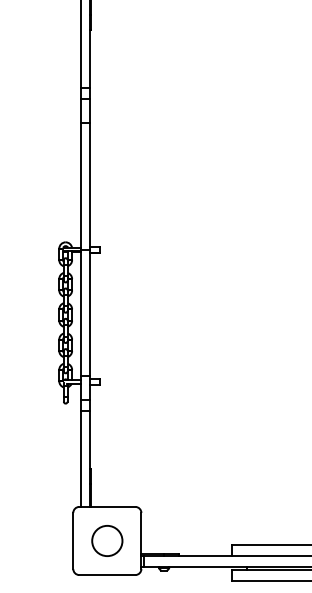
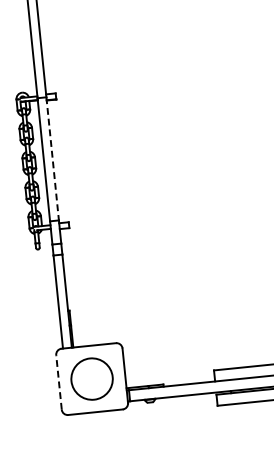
line: (89, 313) -> (52, 159), solid -> dashed
line: (73, 540) -> (59, 381), solid -> dashed
circle: (107, 540) -> (92, 378), size x1.4

